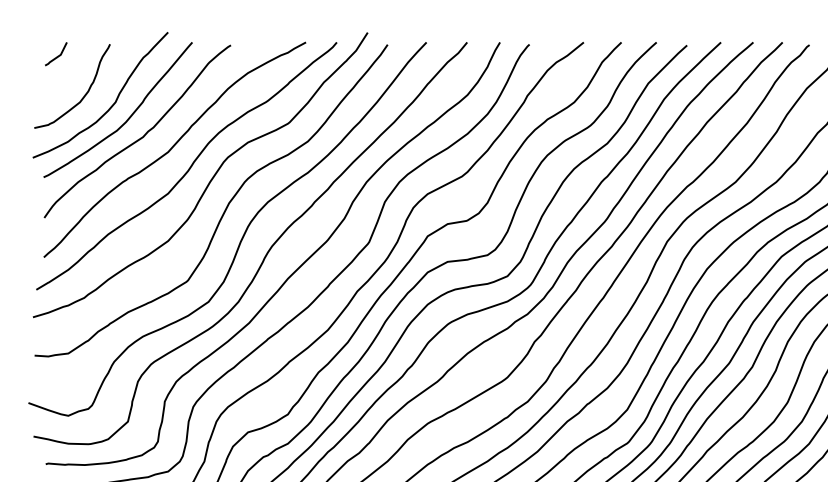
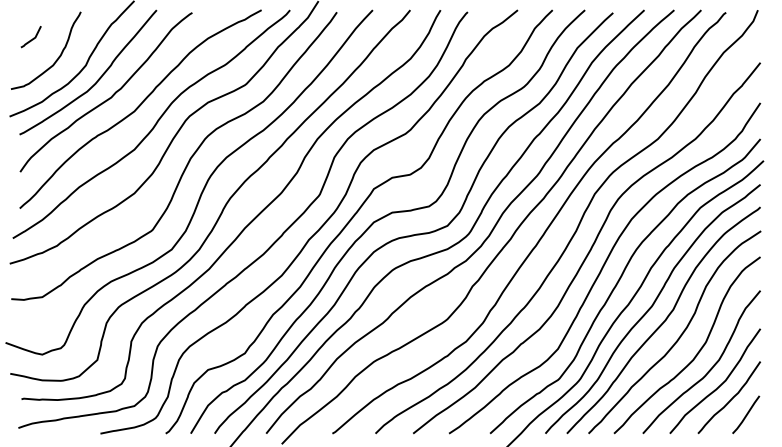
line: (55, 56) -> (30, 39), moved

